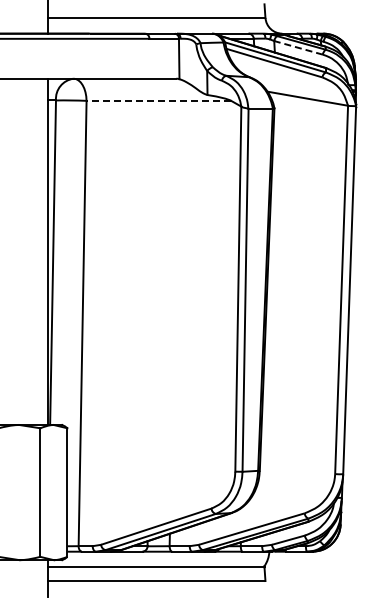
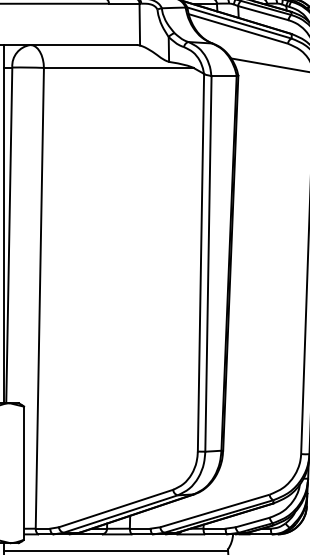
line: (298, 47) -> (263, 12), dashed -> solid
line: (158, 100) -> (118, 67), dashed -> solid

